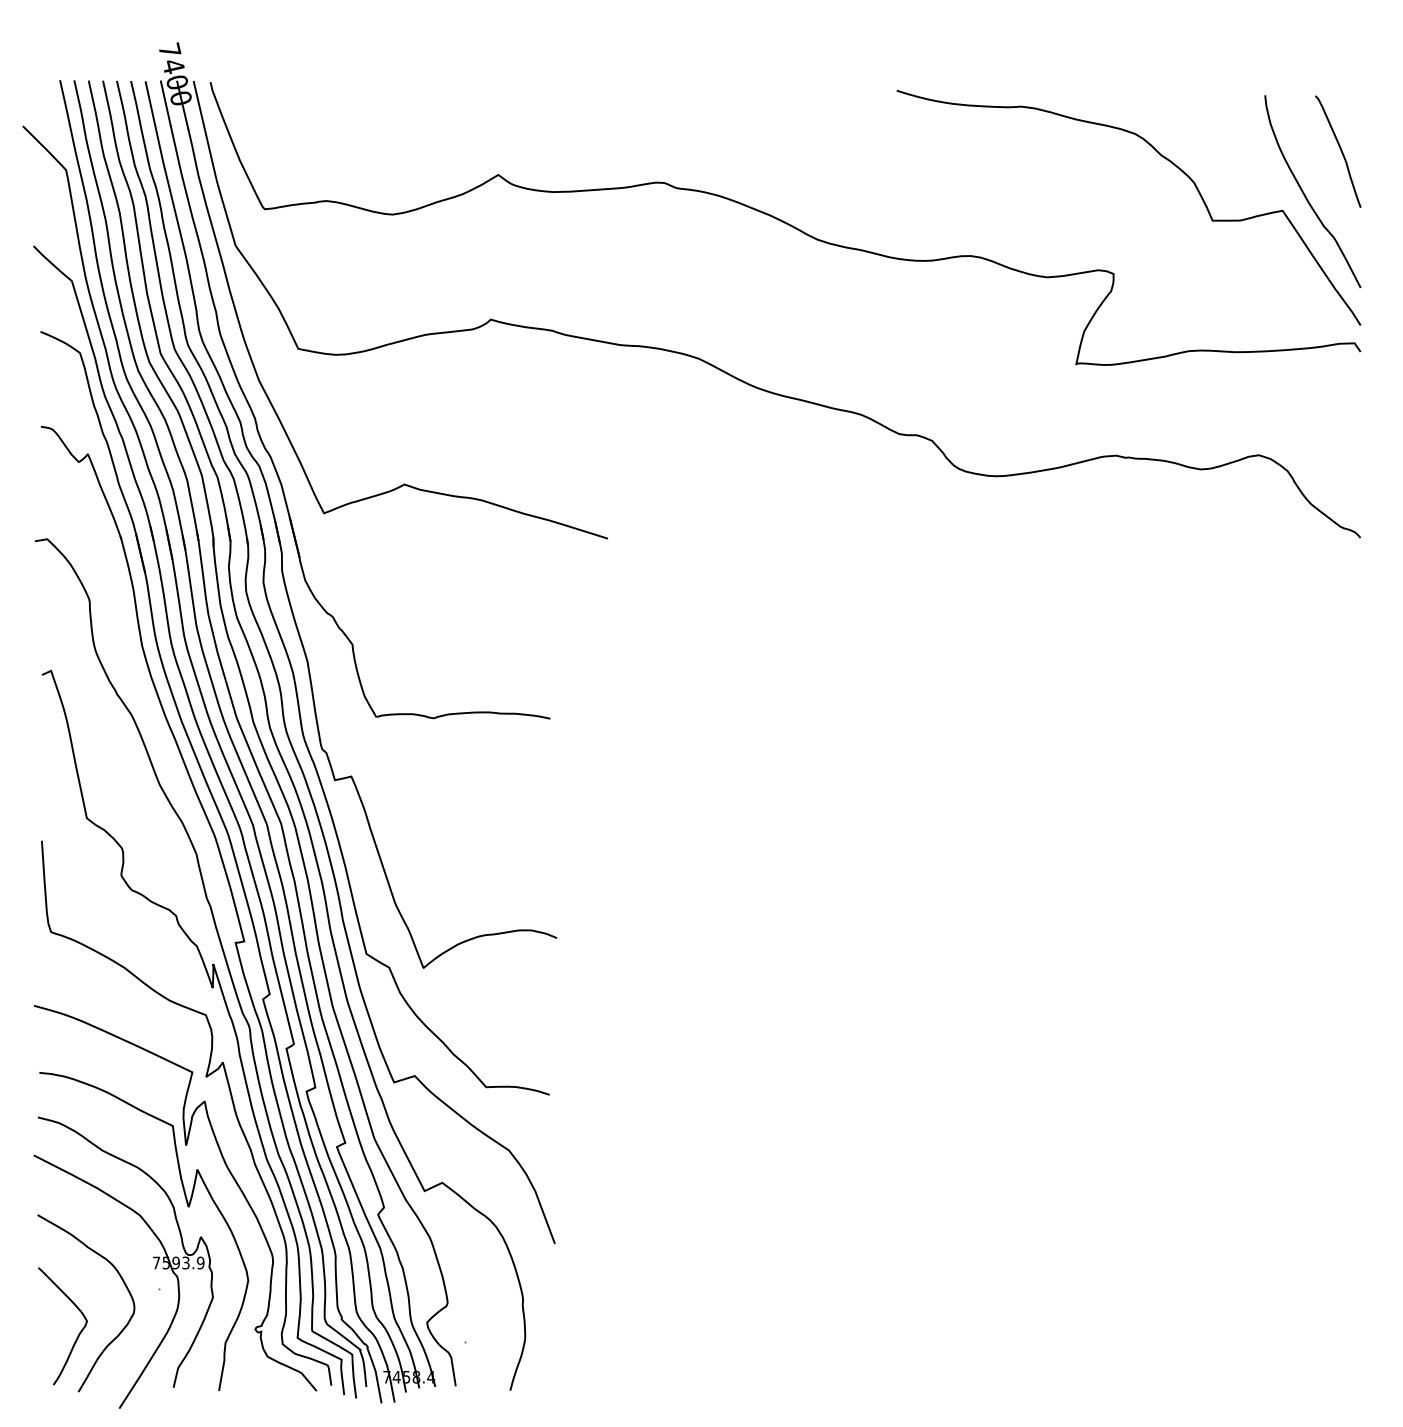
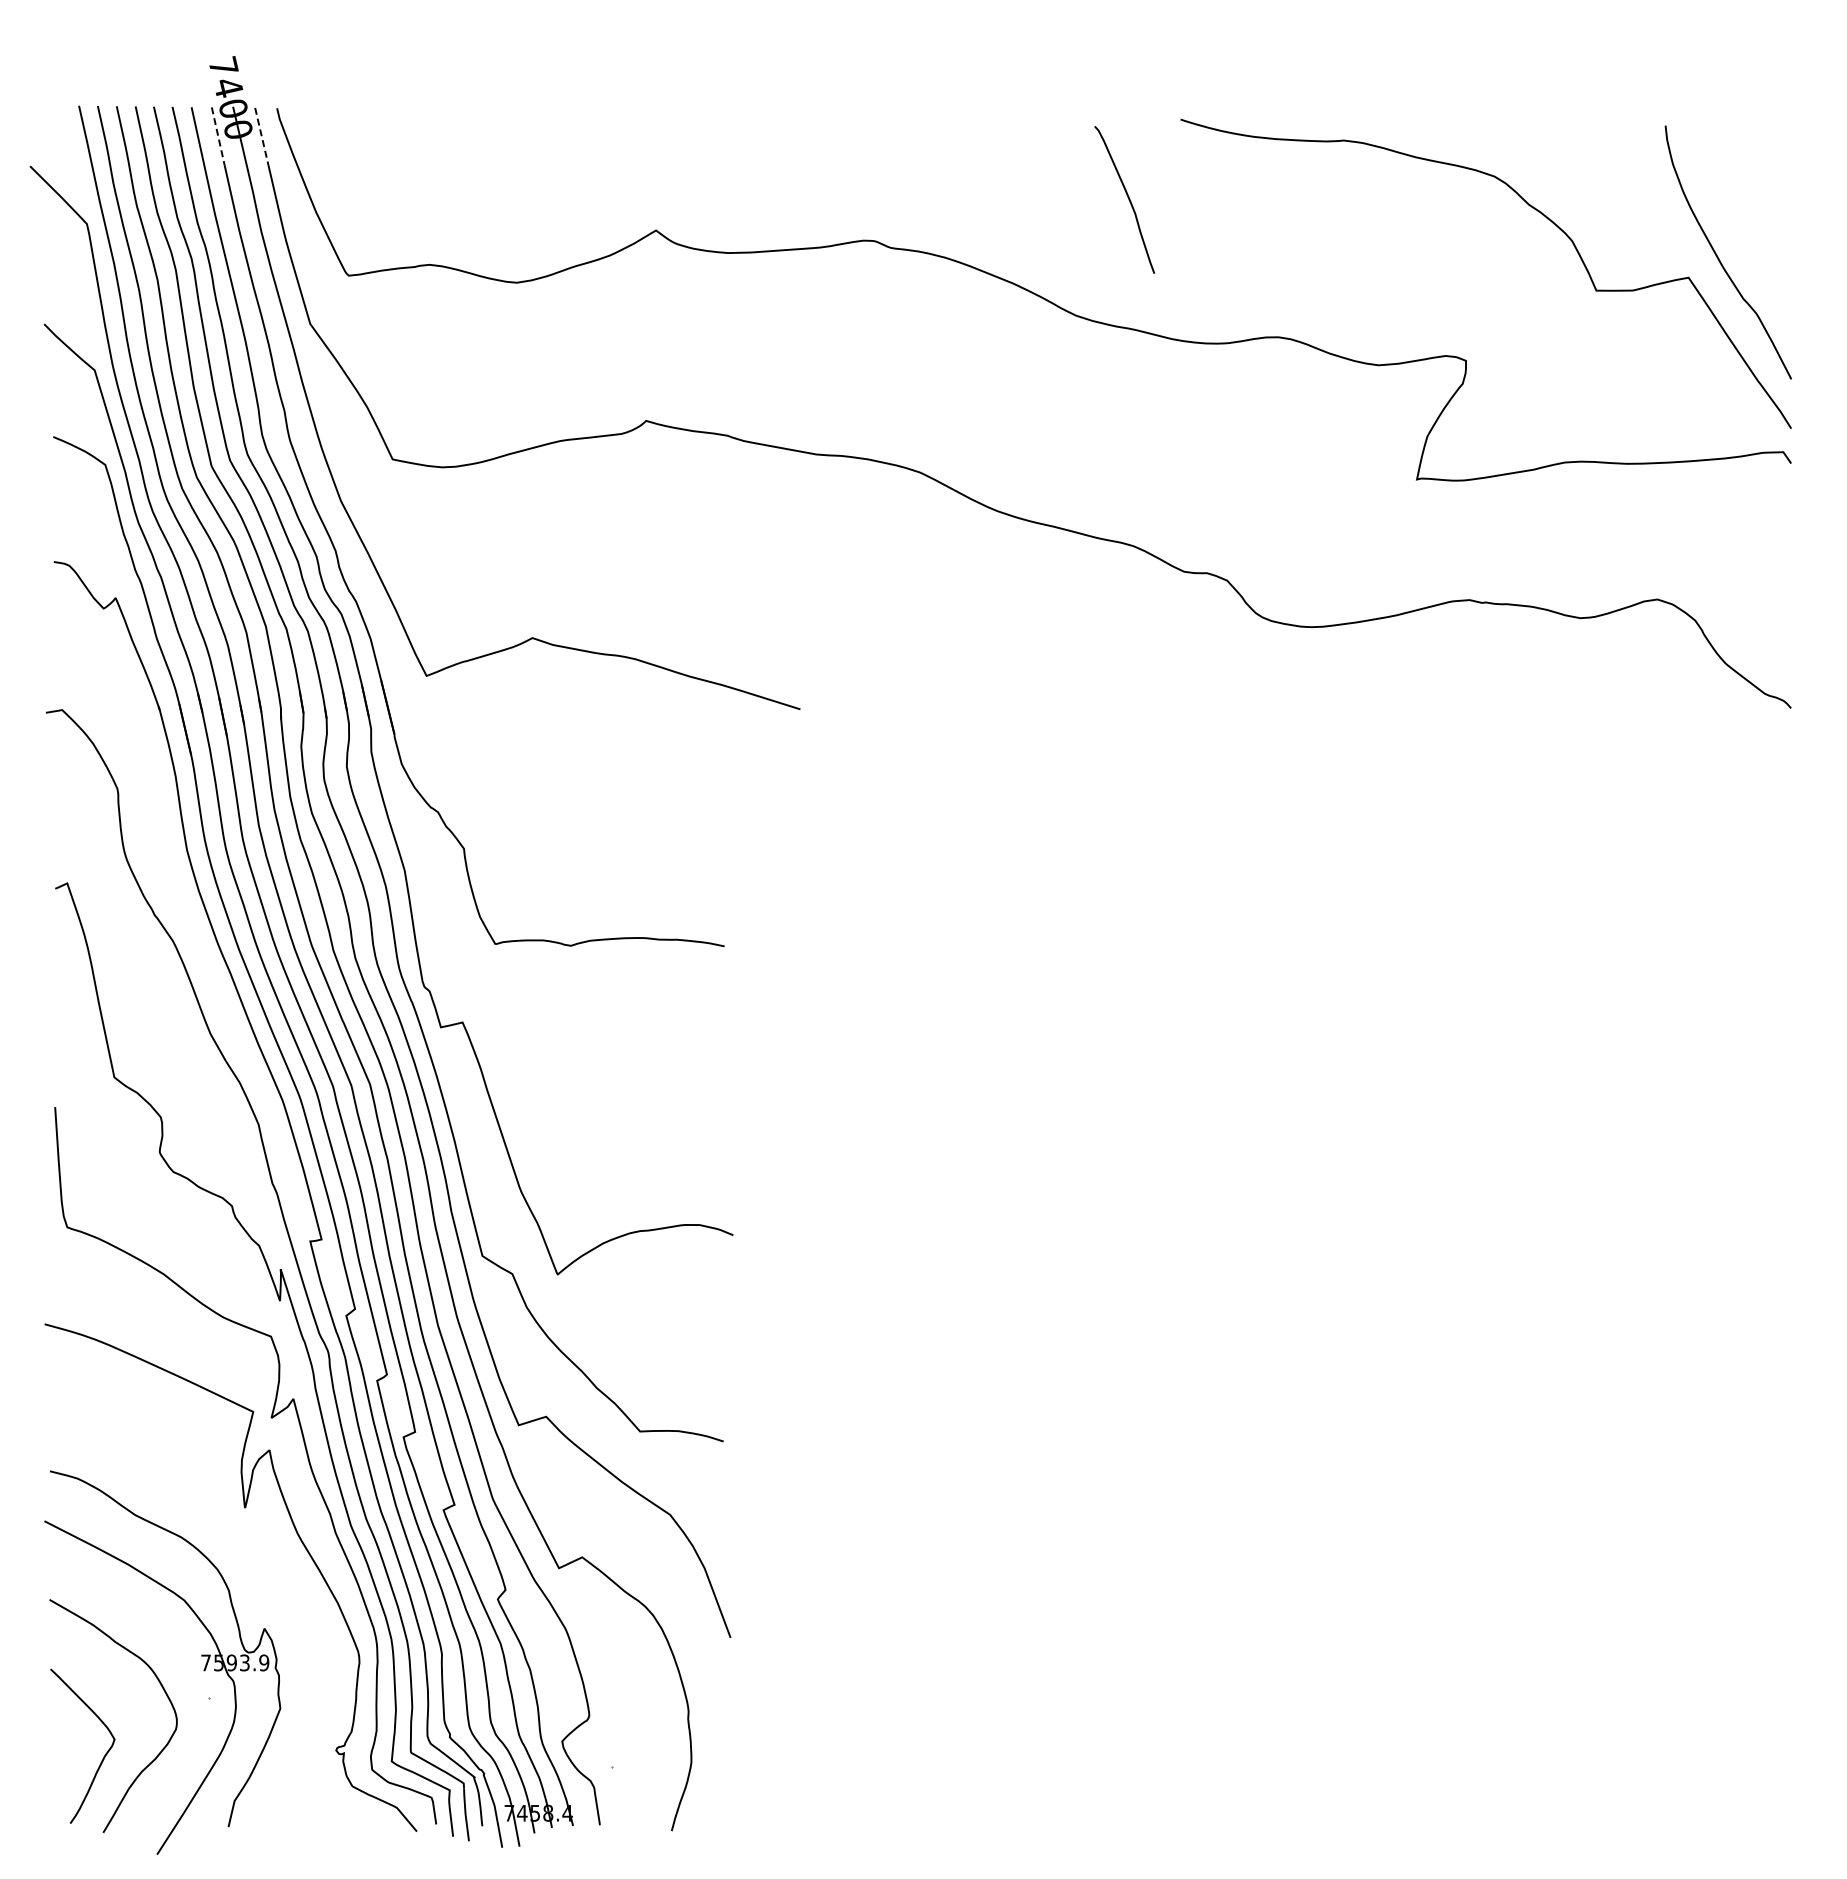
line: (165, 103) -> (218, 136), solid -> dashed
line: (198, 104) -> (261, 137), solid -> dashed
curve: (1340, 149) -> (1127, 197), moved
curve: (188, 1207) -> (247, 1589), removed

